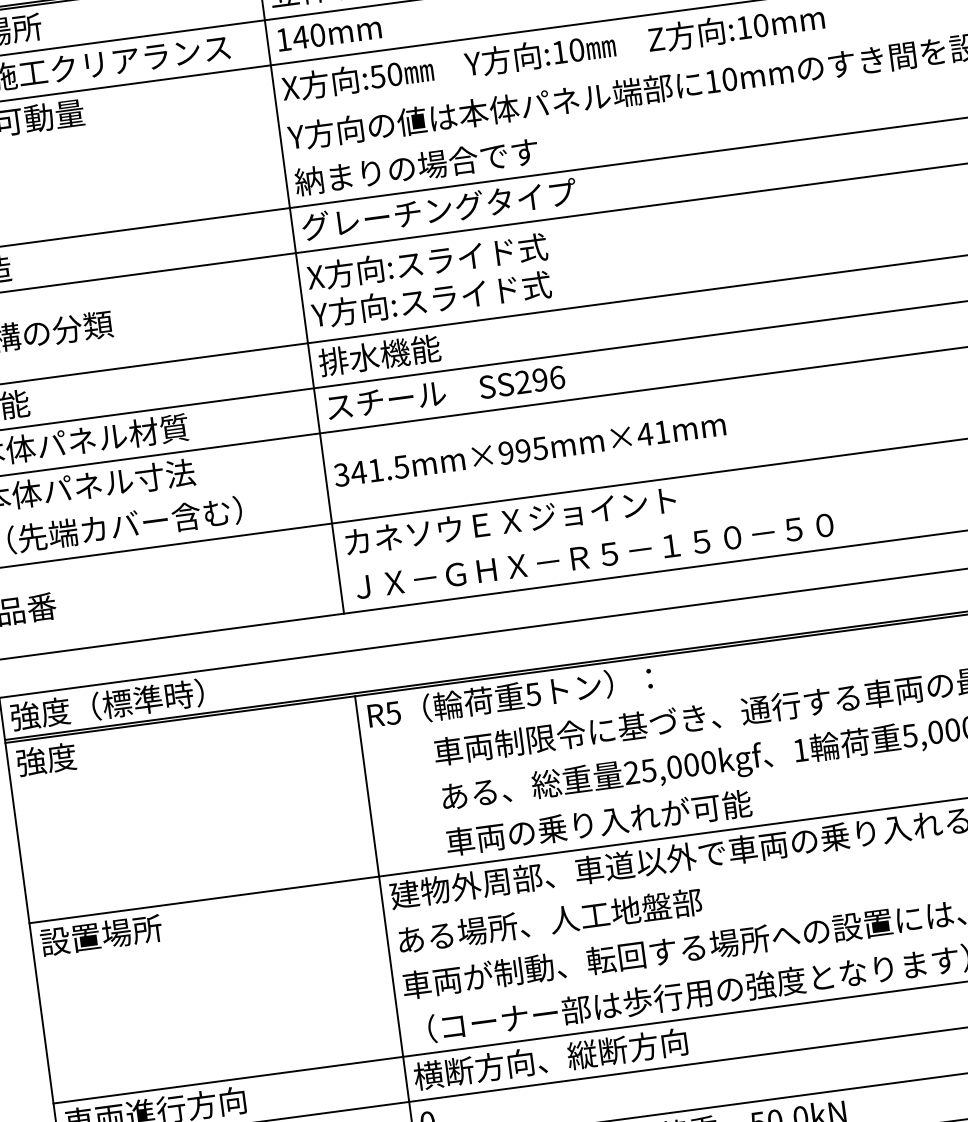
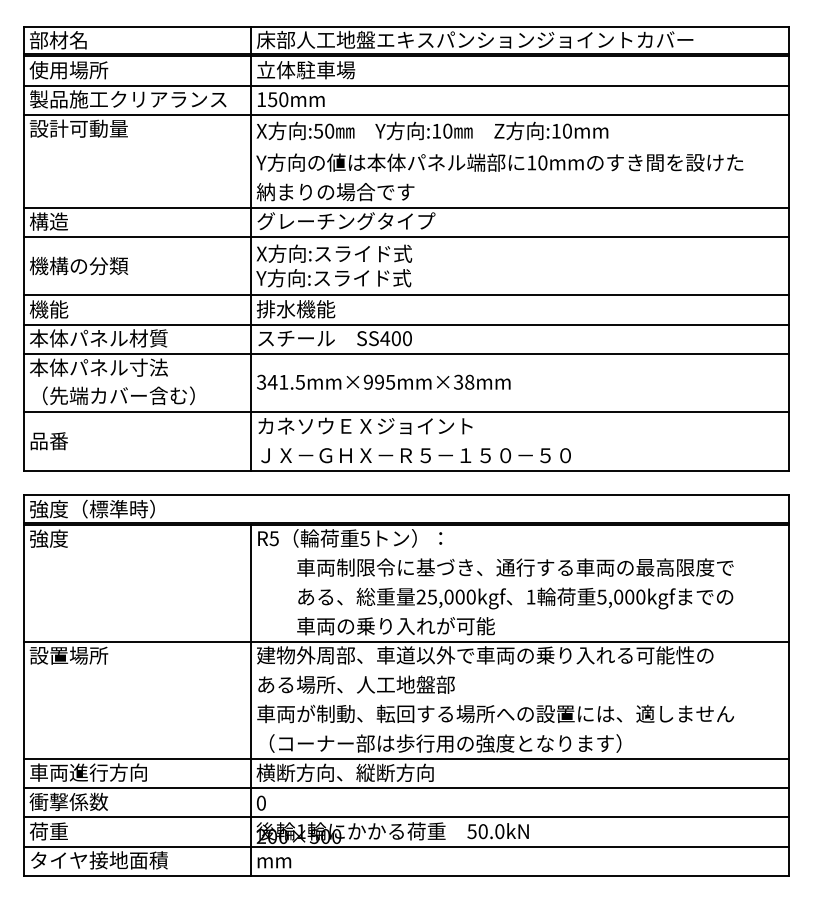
text: (300, 37) -> (272, 99), 140mm -> 150mm
text: (540, 379) -> (396, 338), SS296 -> SS400
text: (652, 432) -> (463, 381), 341.5mm×995mm×41mm -> 341.5mm×995mm×38mm

